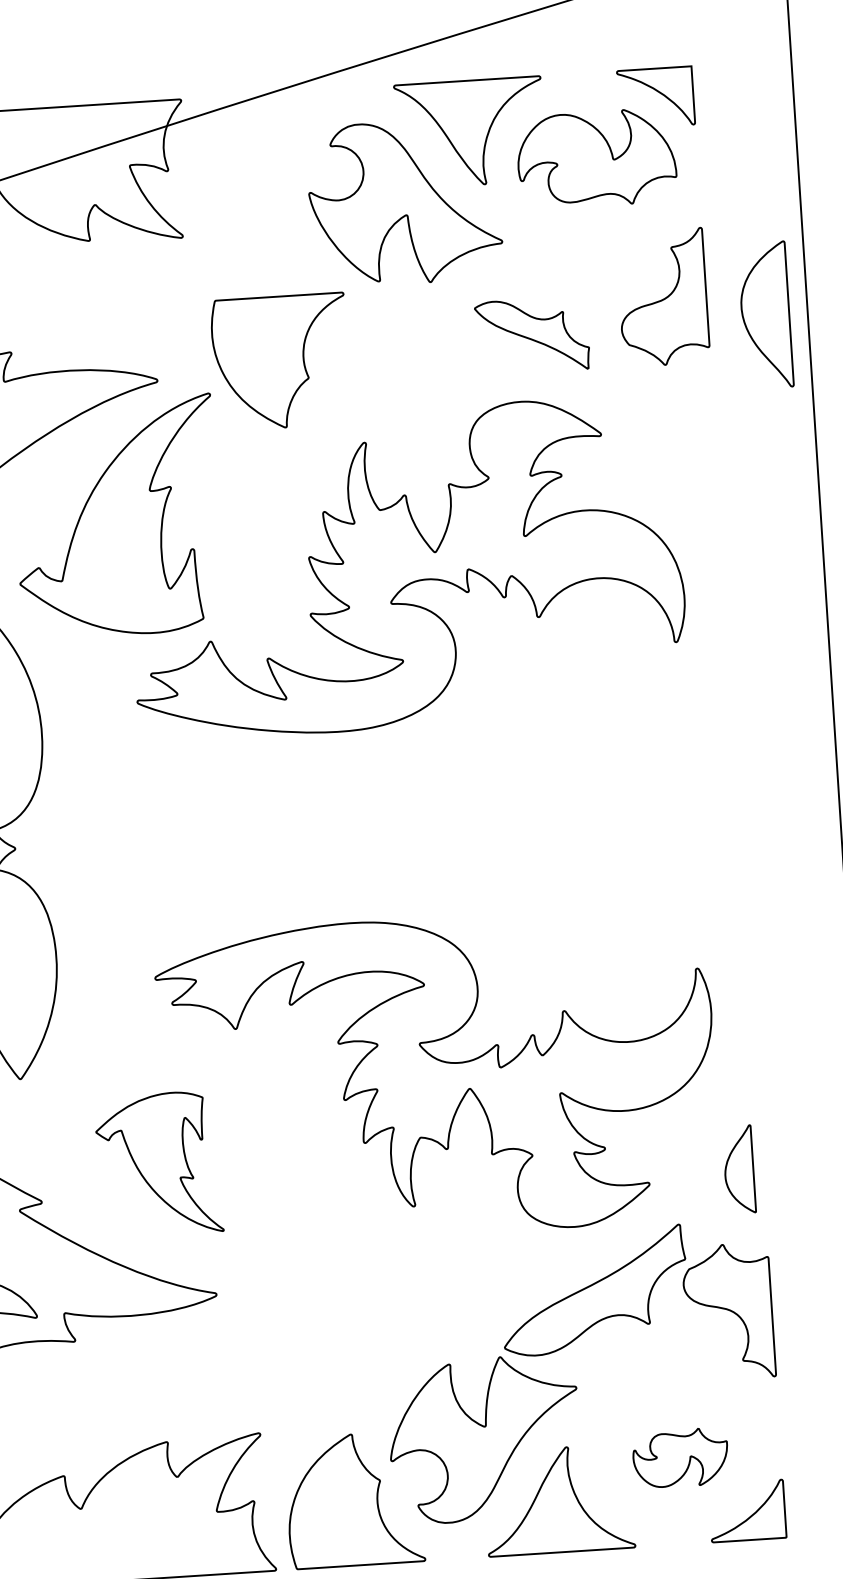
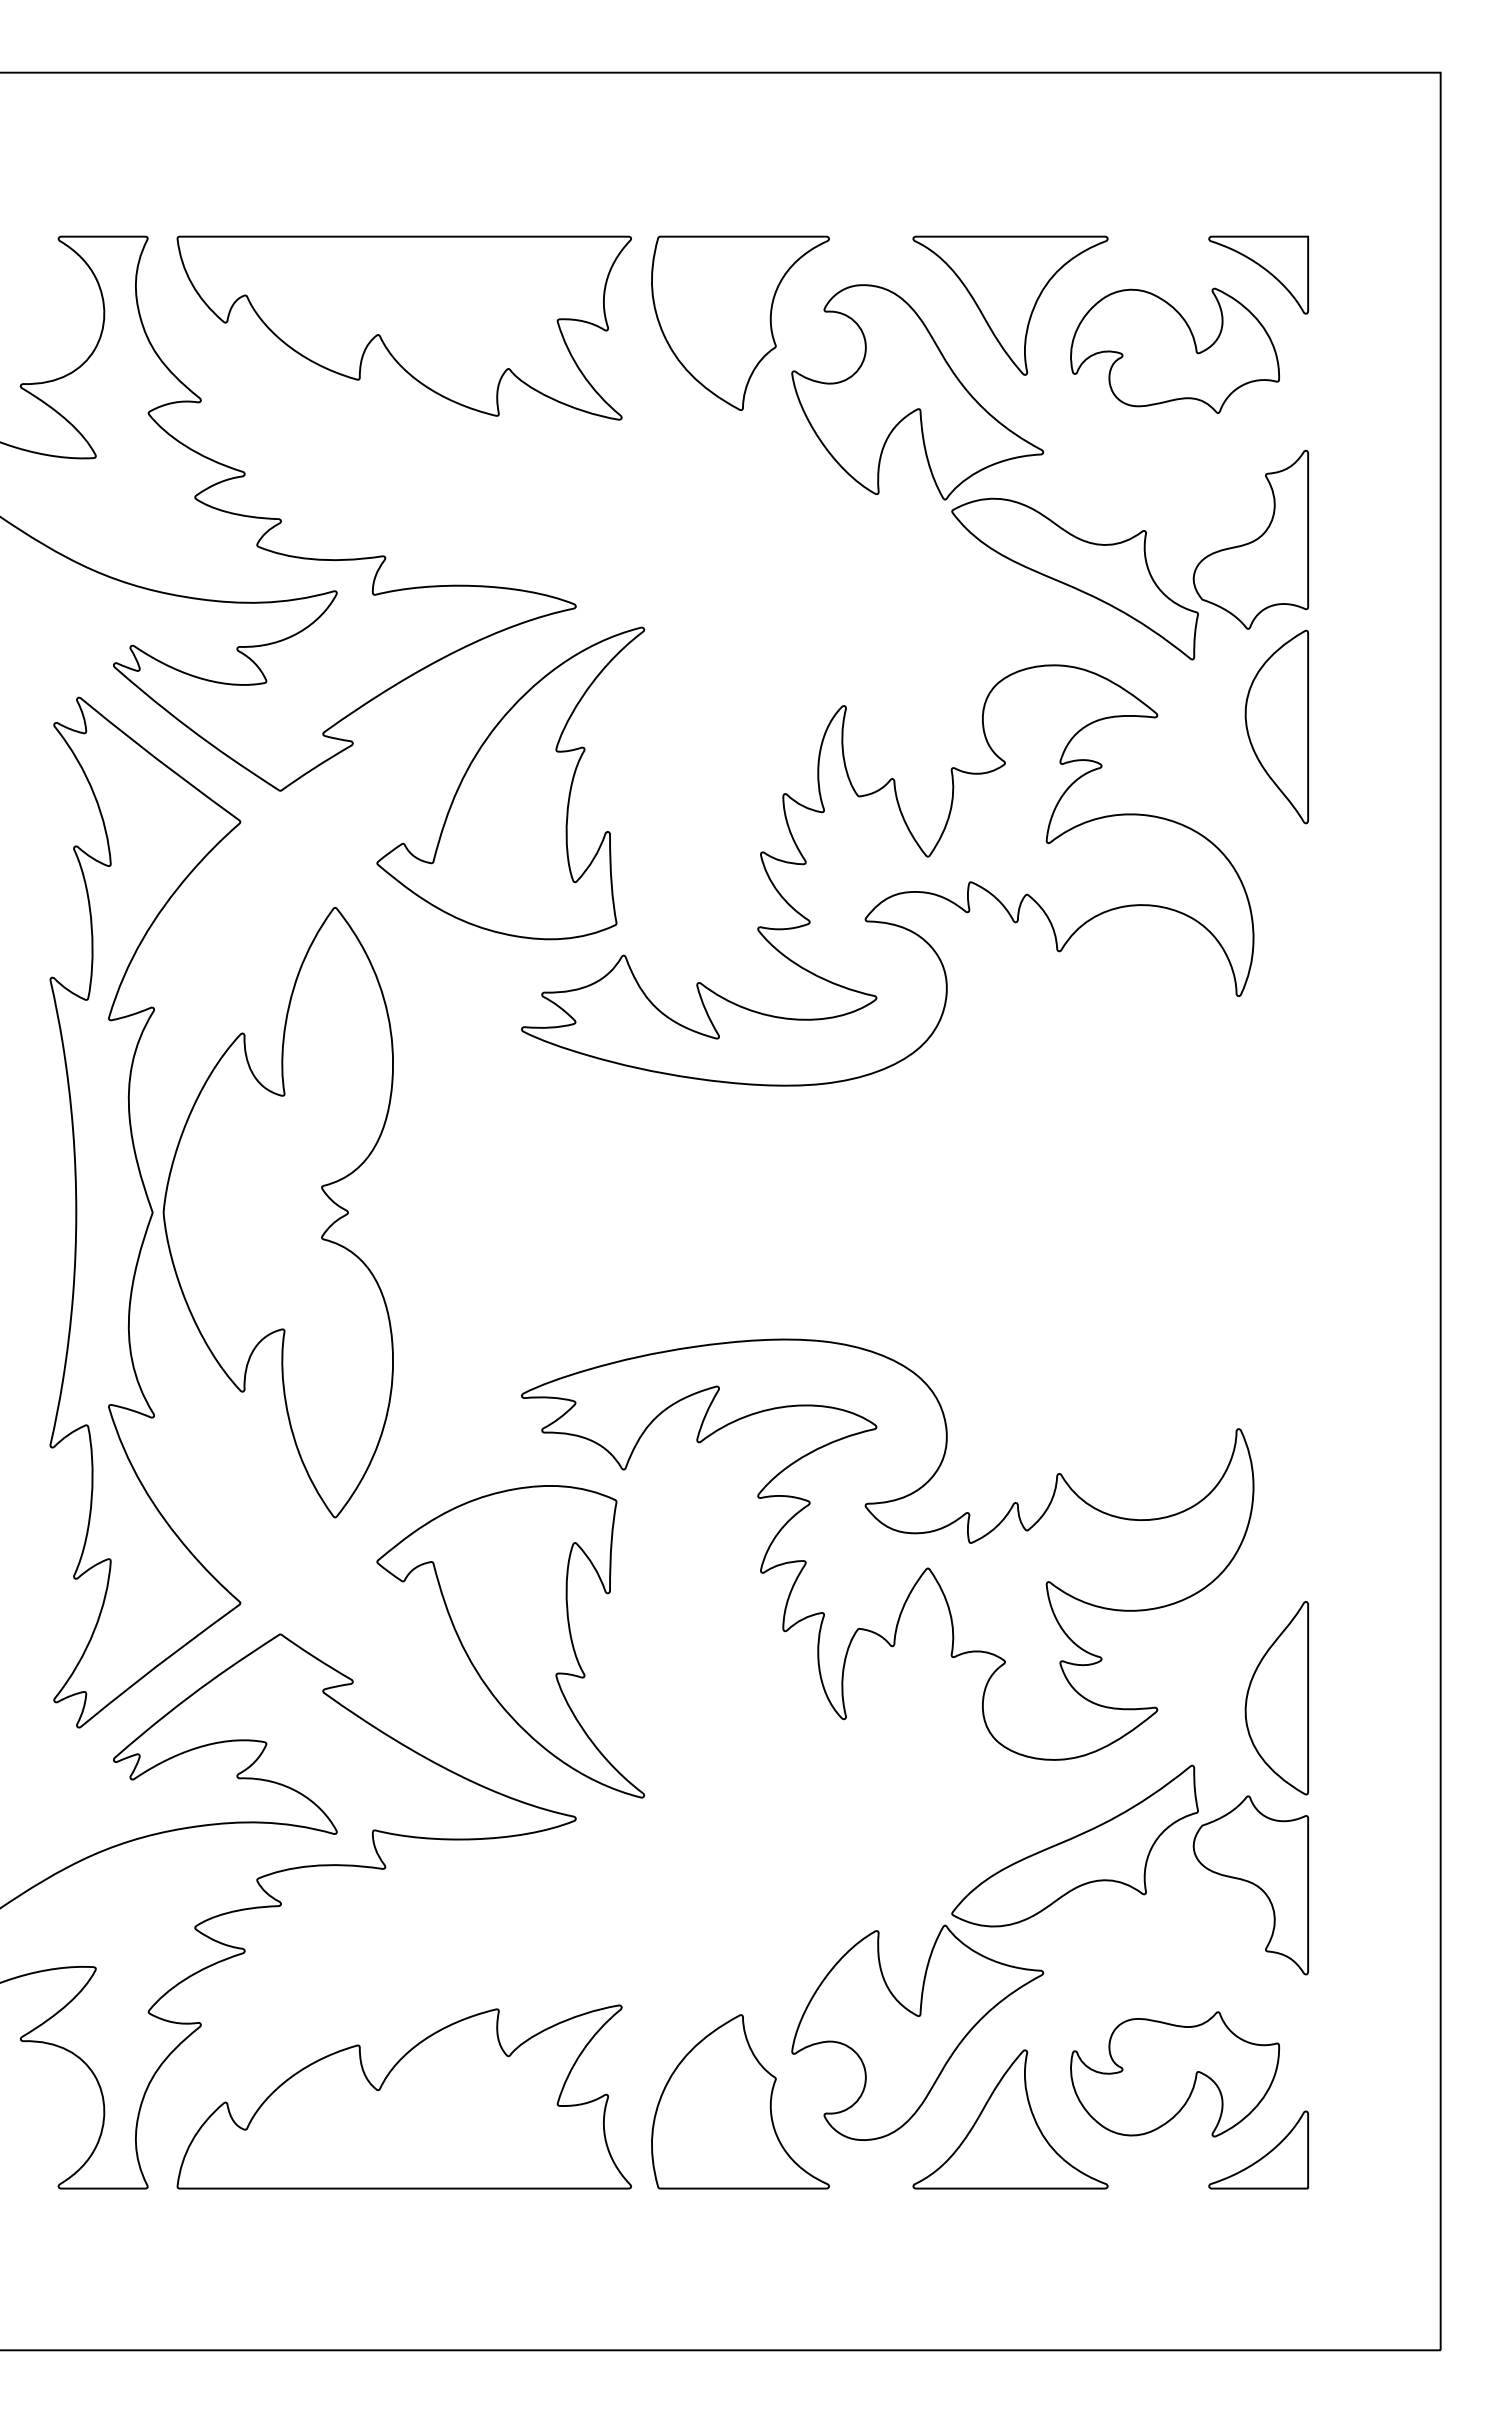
part: (765, 314) -> (1276, 726), moved
part: (532, 335) -> (1074, 578), size x1.67
part: (280, 361) -> (740, 322), moved
part: (158, 1164) -> (510, 1641), size x1.67
part: (738, 1169) -> (1276, 1698), size x1.67
part: (680, 1458) -> (1174, 2074), size x1.67

